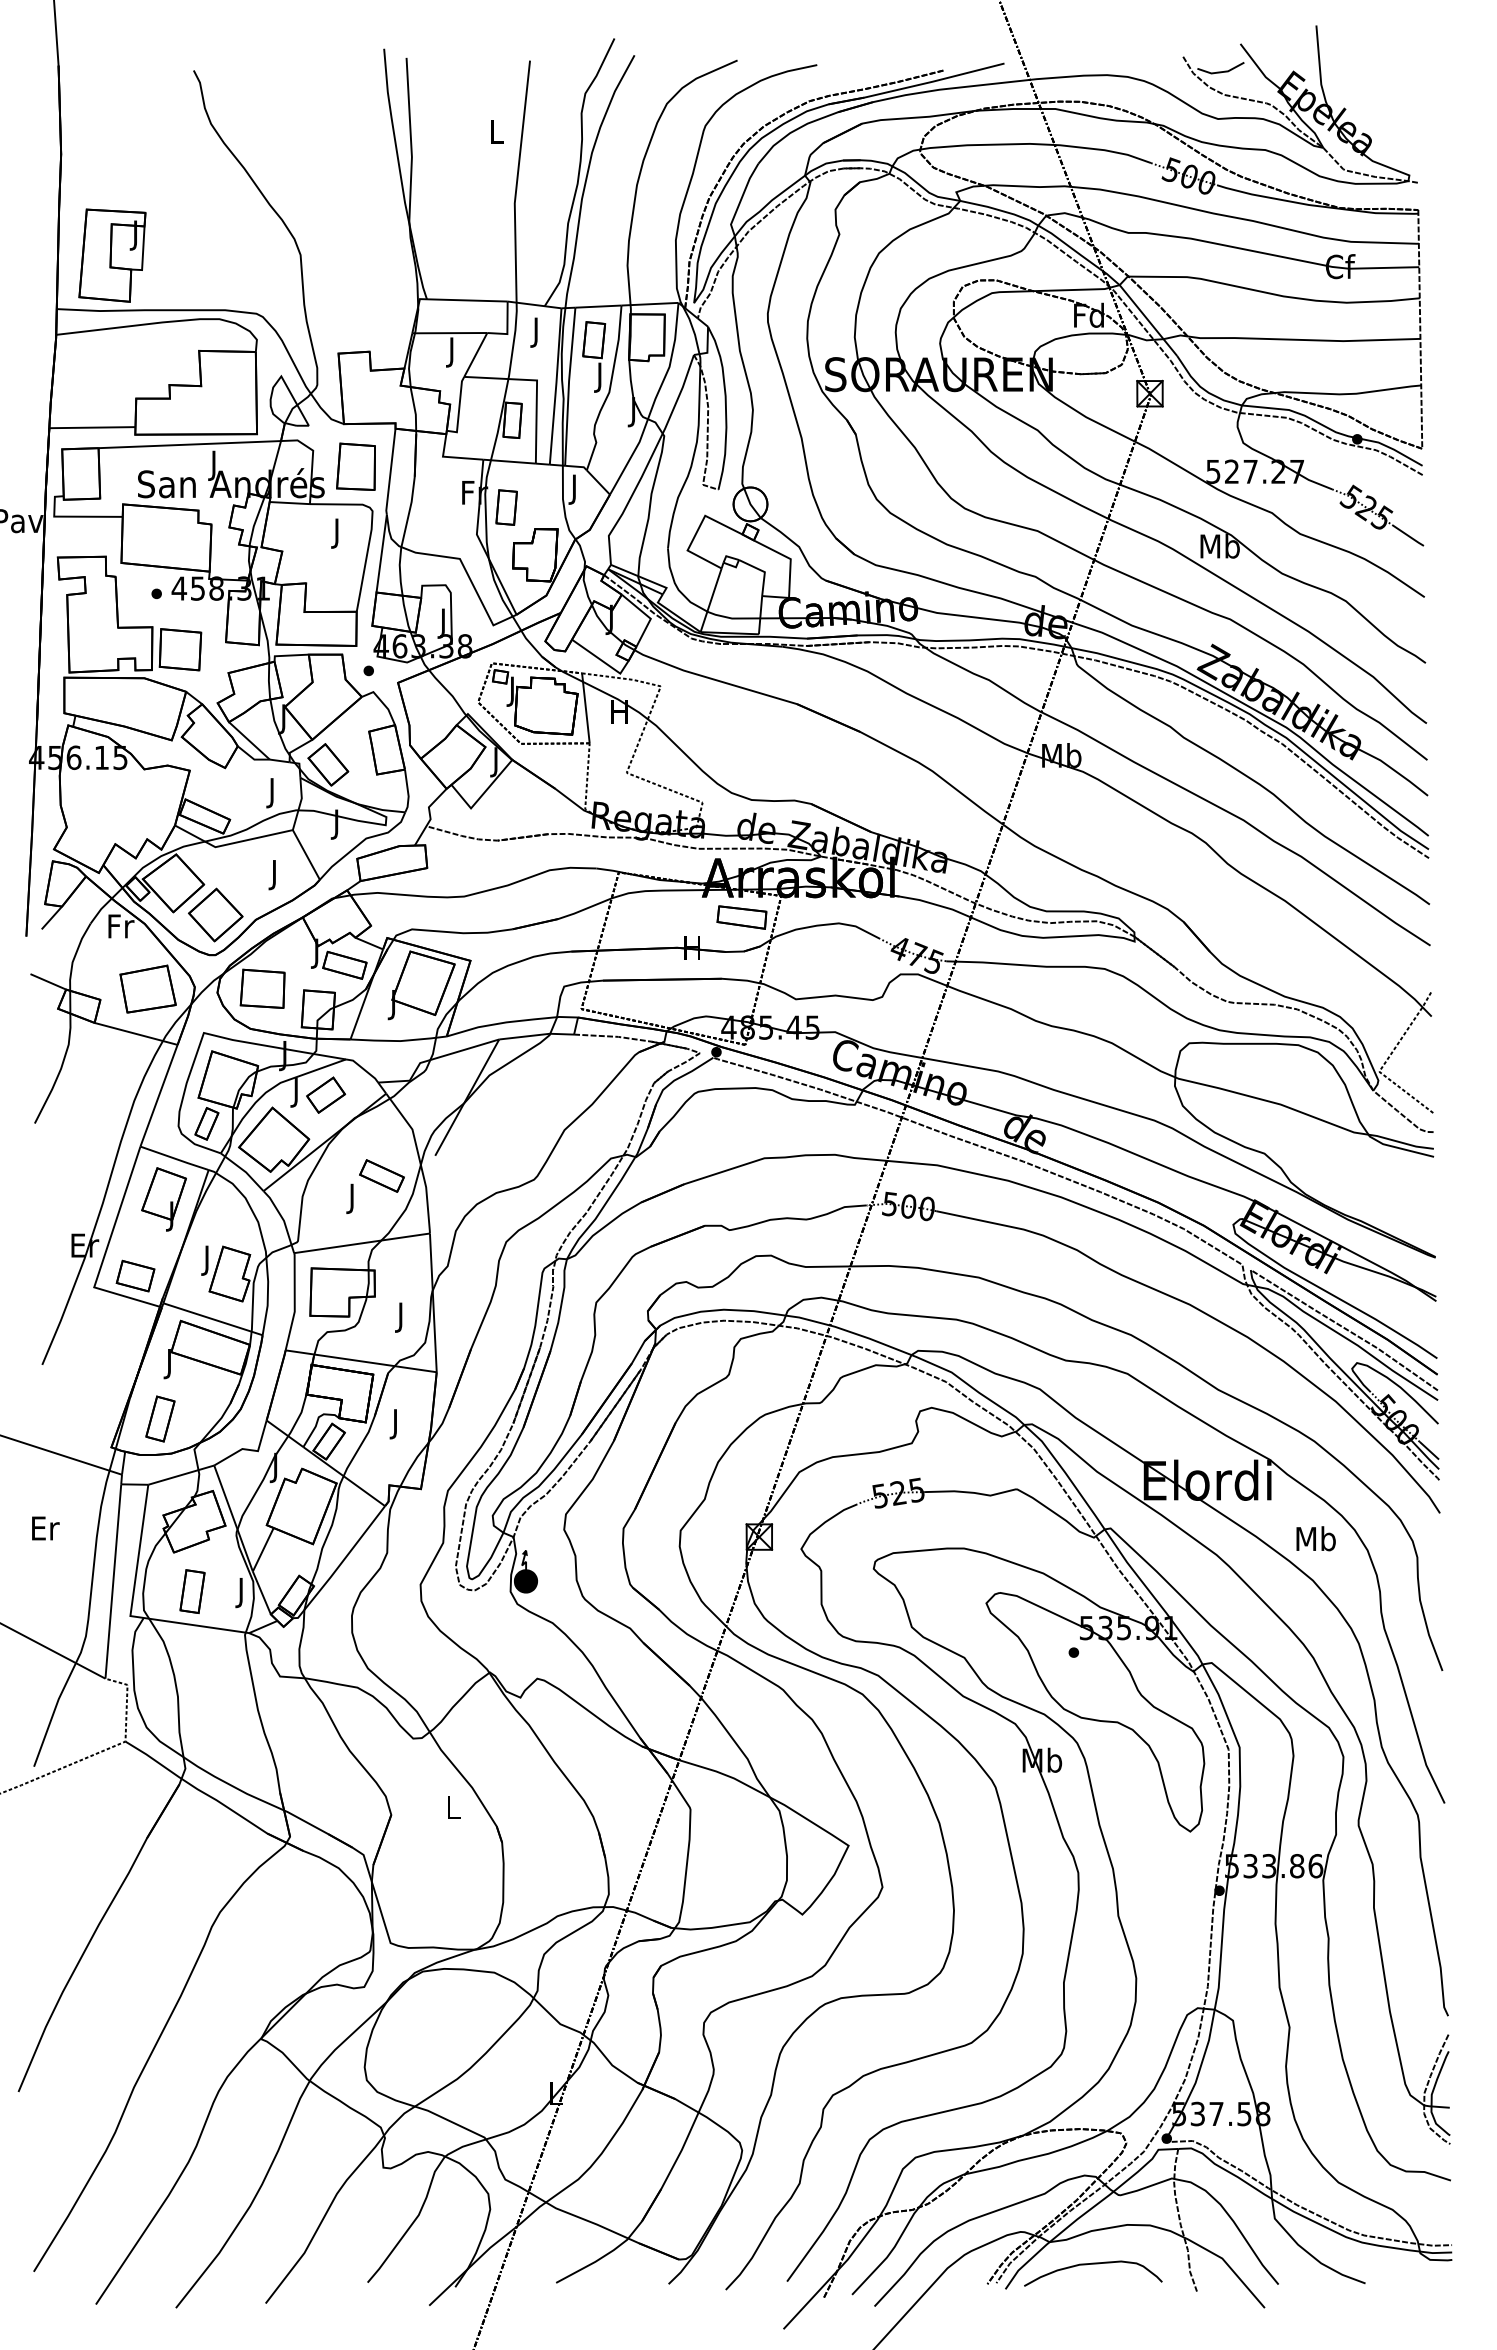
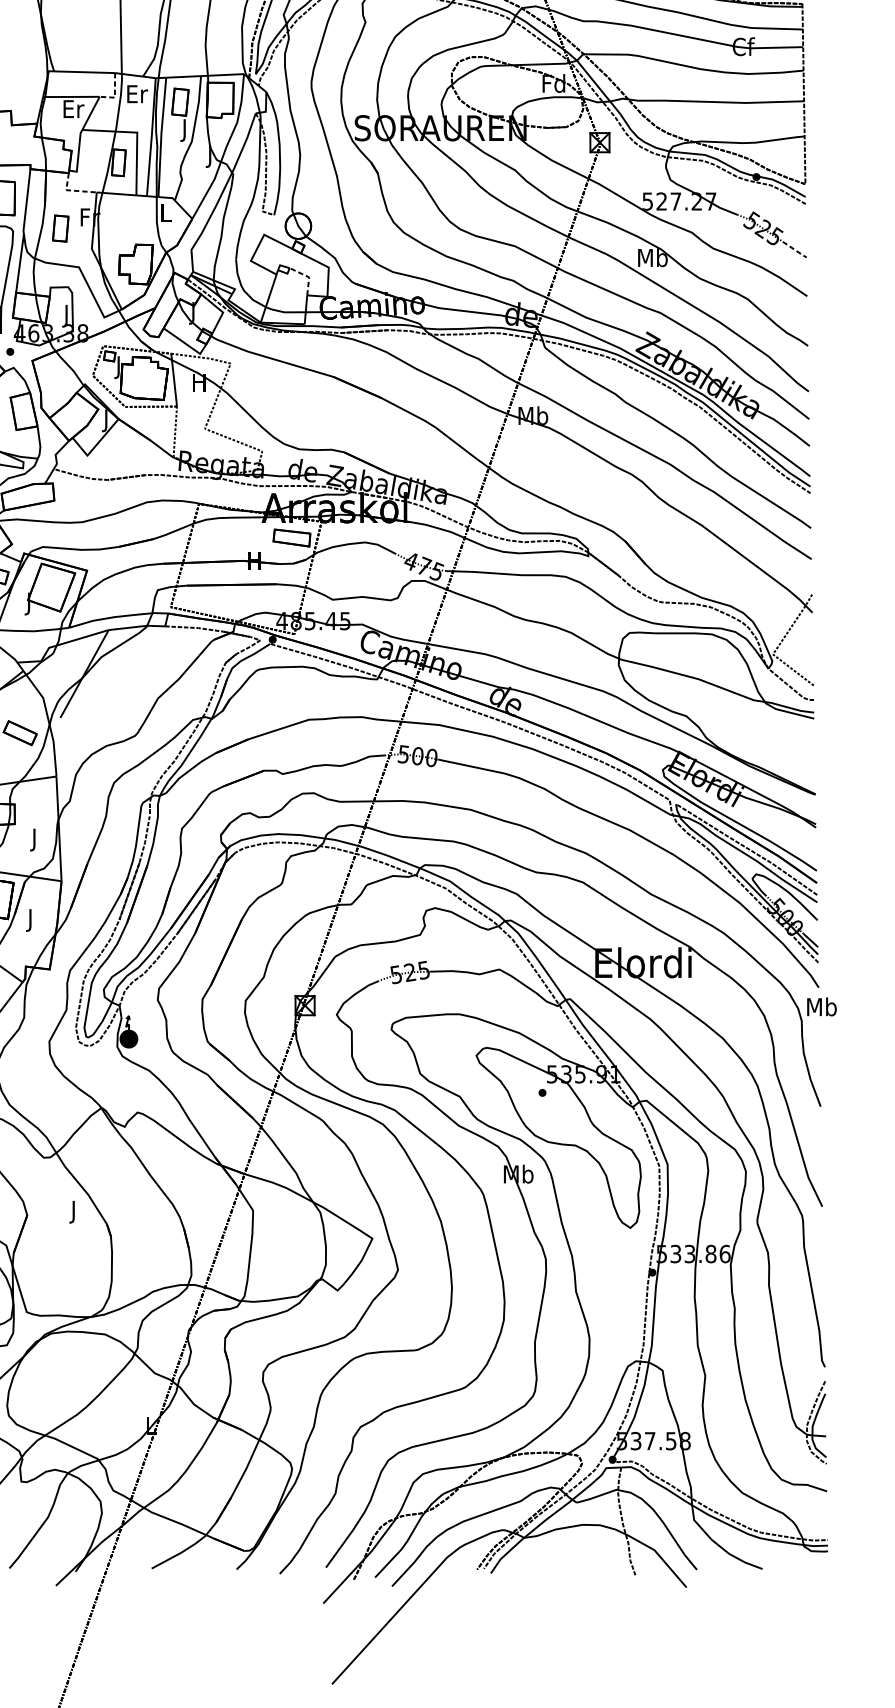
line: (507, 329) -> (114, 94), solid -> dashed
text: (537, 332) -> (137, 96), J -> Er
text: (452, 352) -> (73, 111), J -> Er
line: (451, 457) -> (72, 190), solid -> dashed
text: (574, 489) -> (165, 214), J -> L
part: (506, 507) -> (60, 228), moved
line: (1408, 536) -> (795, 250), solid -> dashed
line: (763, 571) -> (308, 276), solid -> dashed
text: (1315, 1538) -> (821, 1006), moved
text: (453, 1810) -> (74, 1212), L -> J
curve: (1093, 2264) -> (557, 1554), removed

